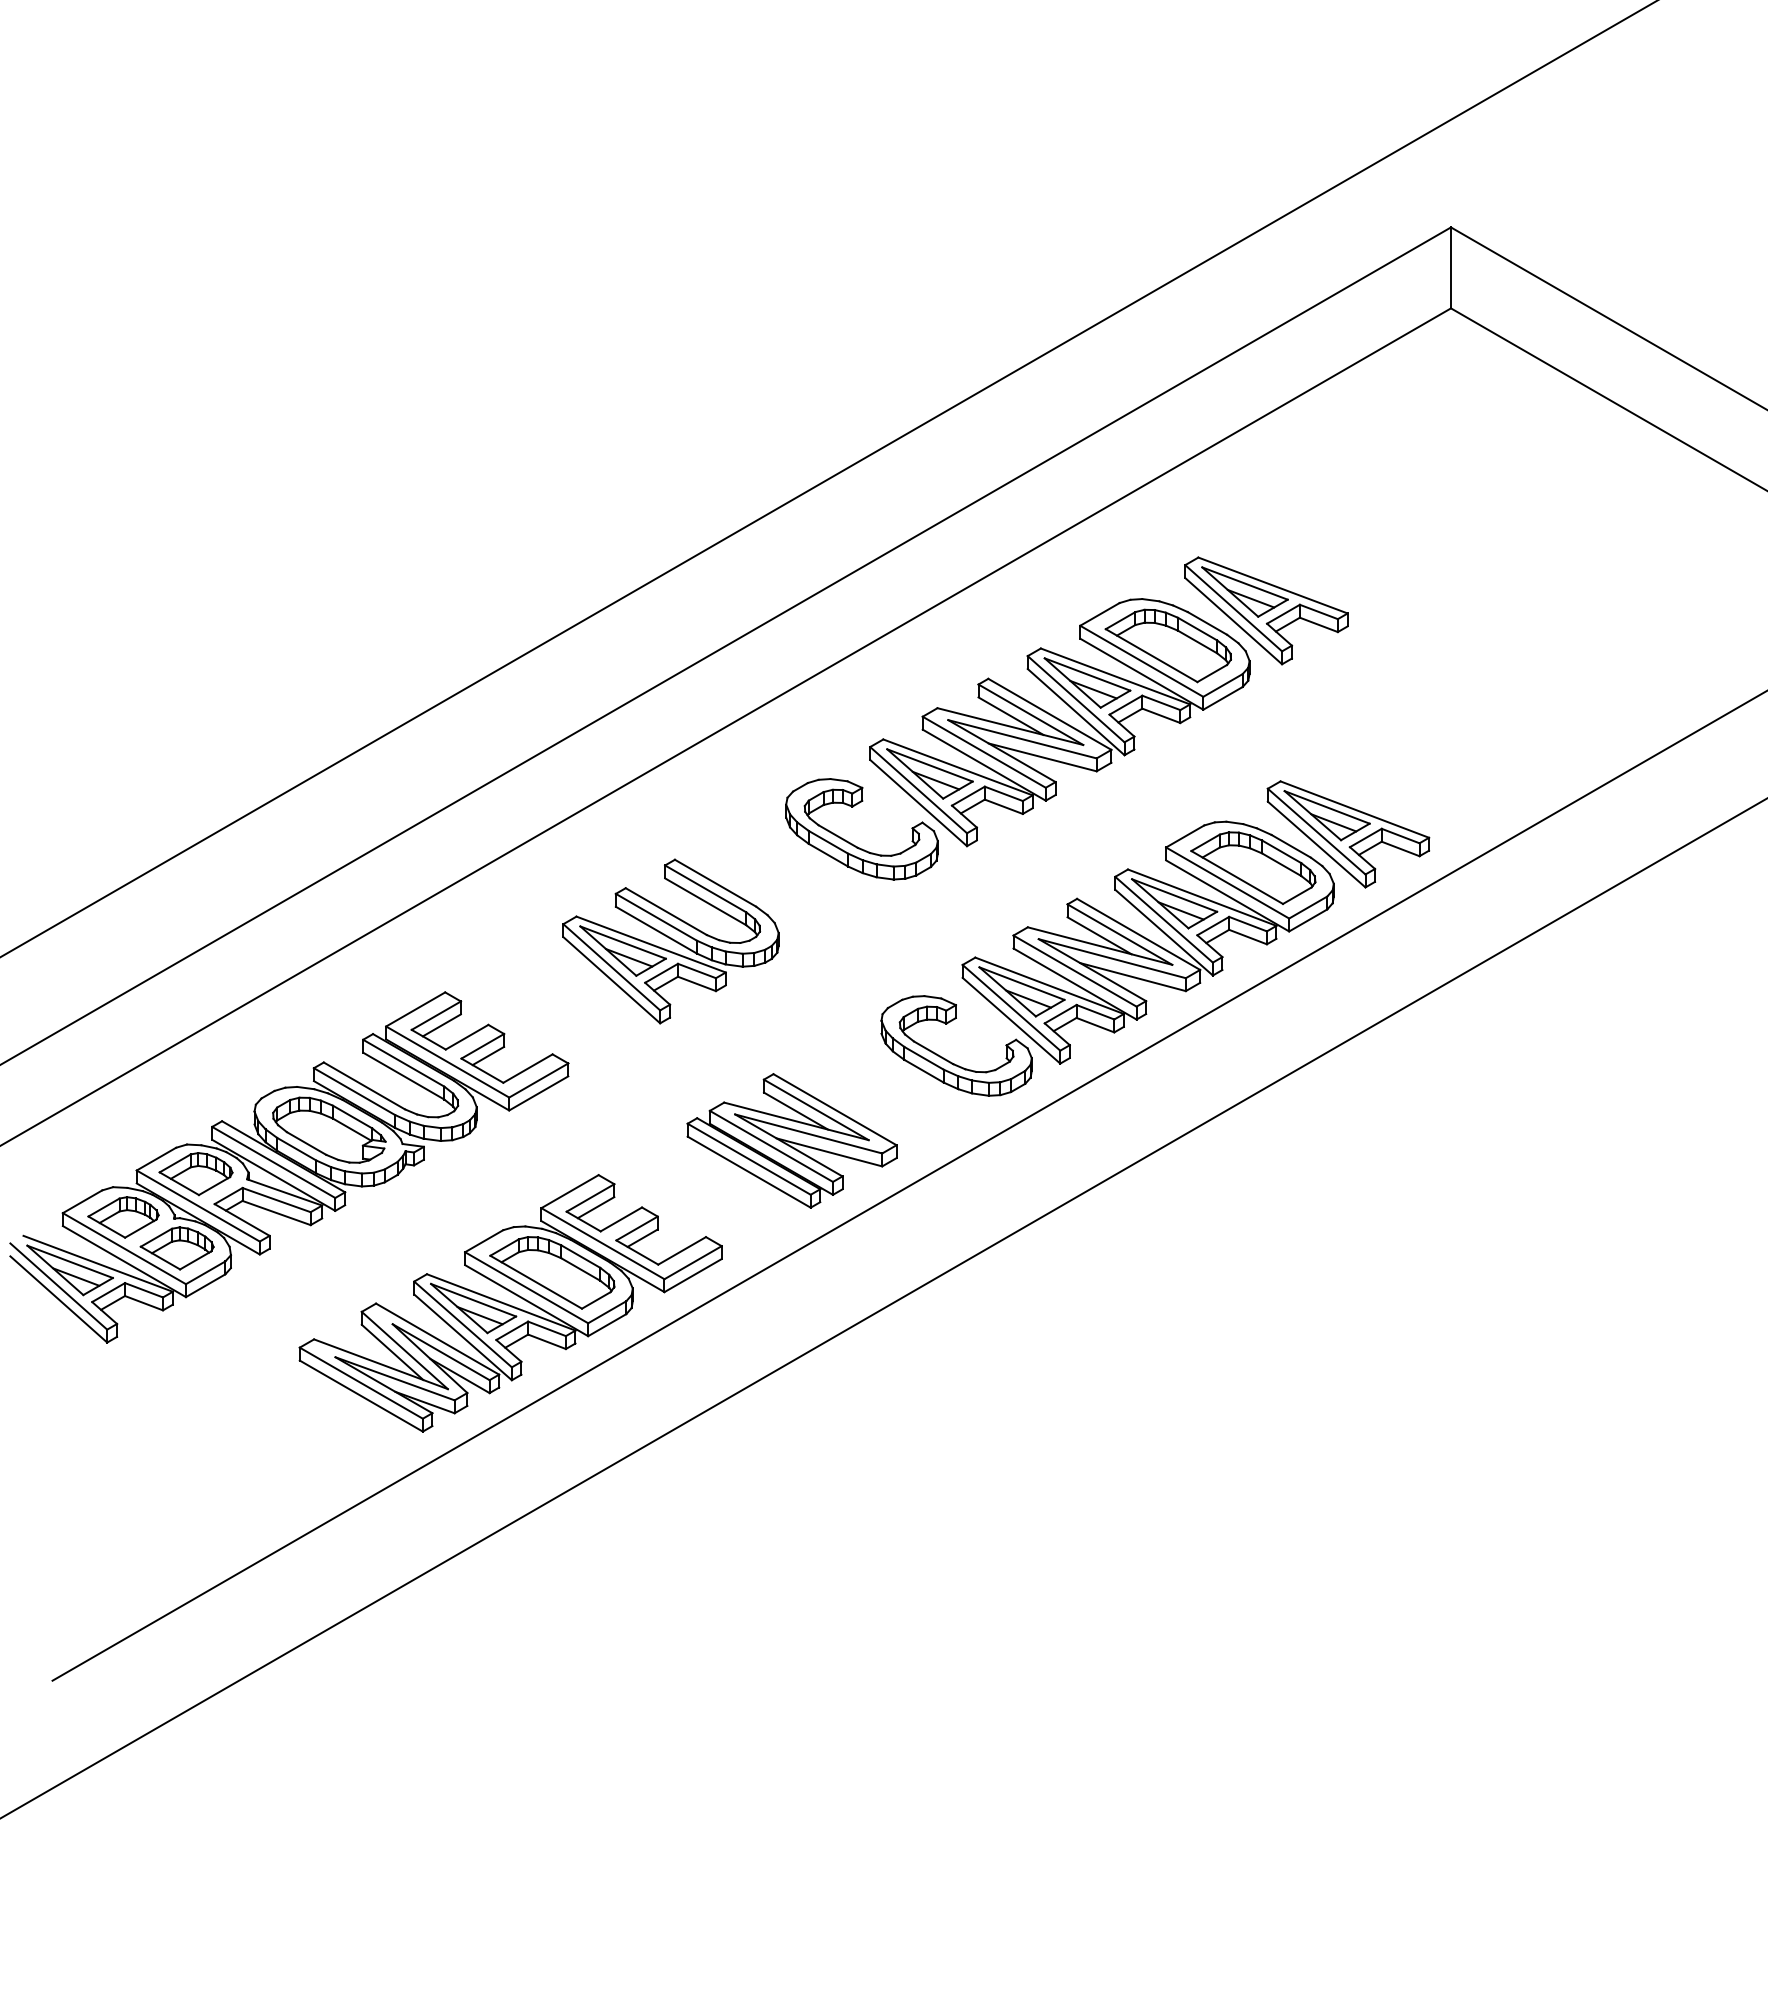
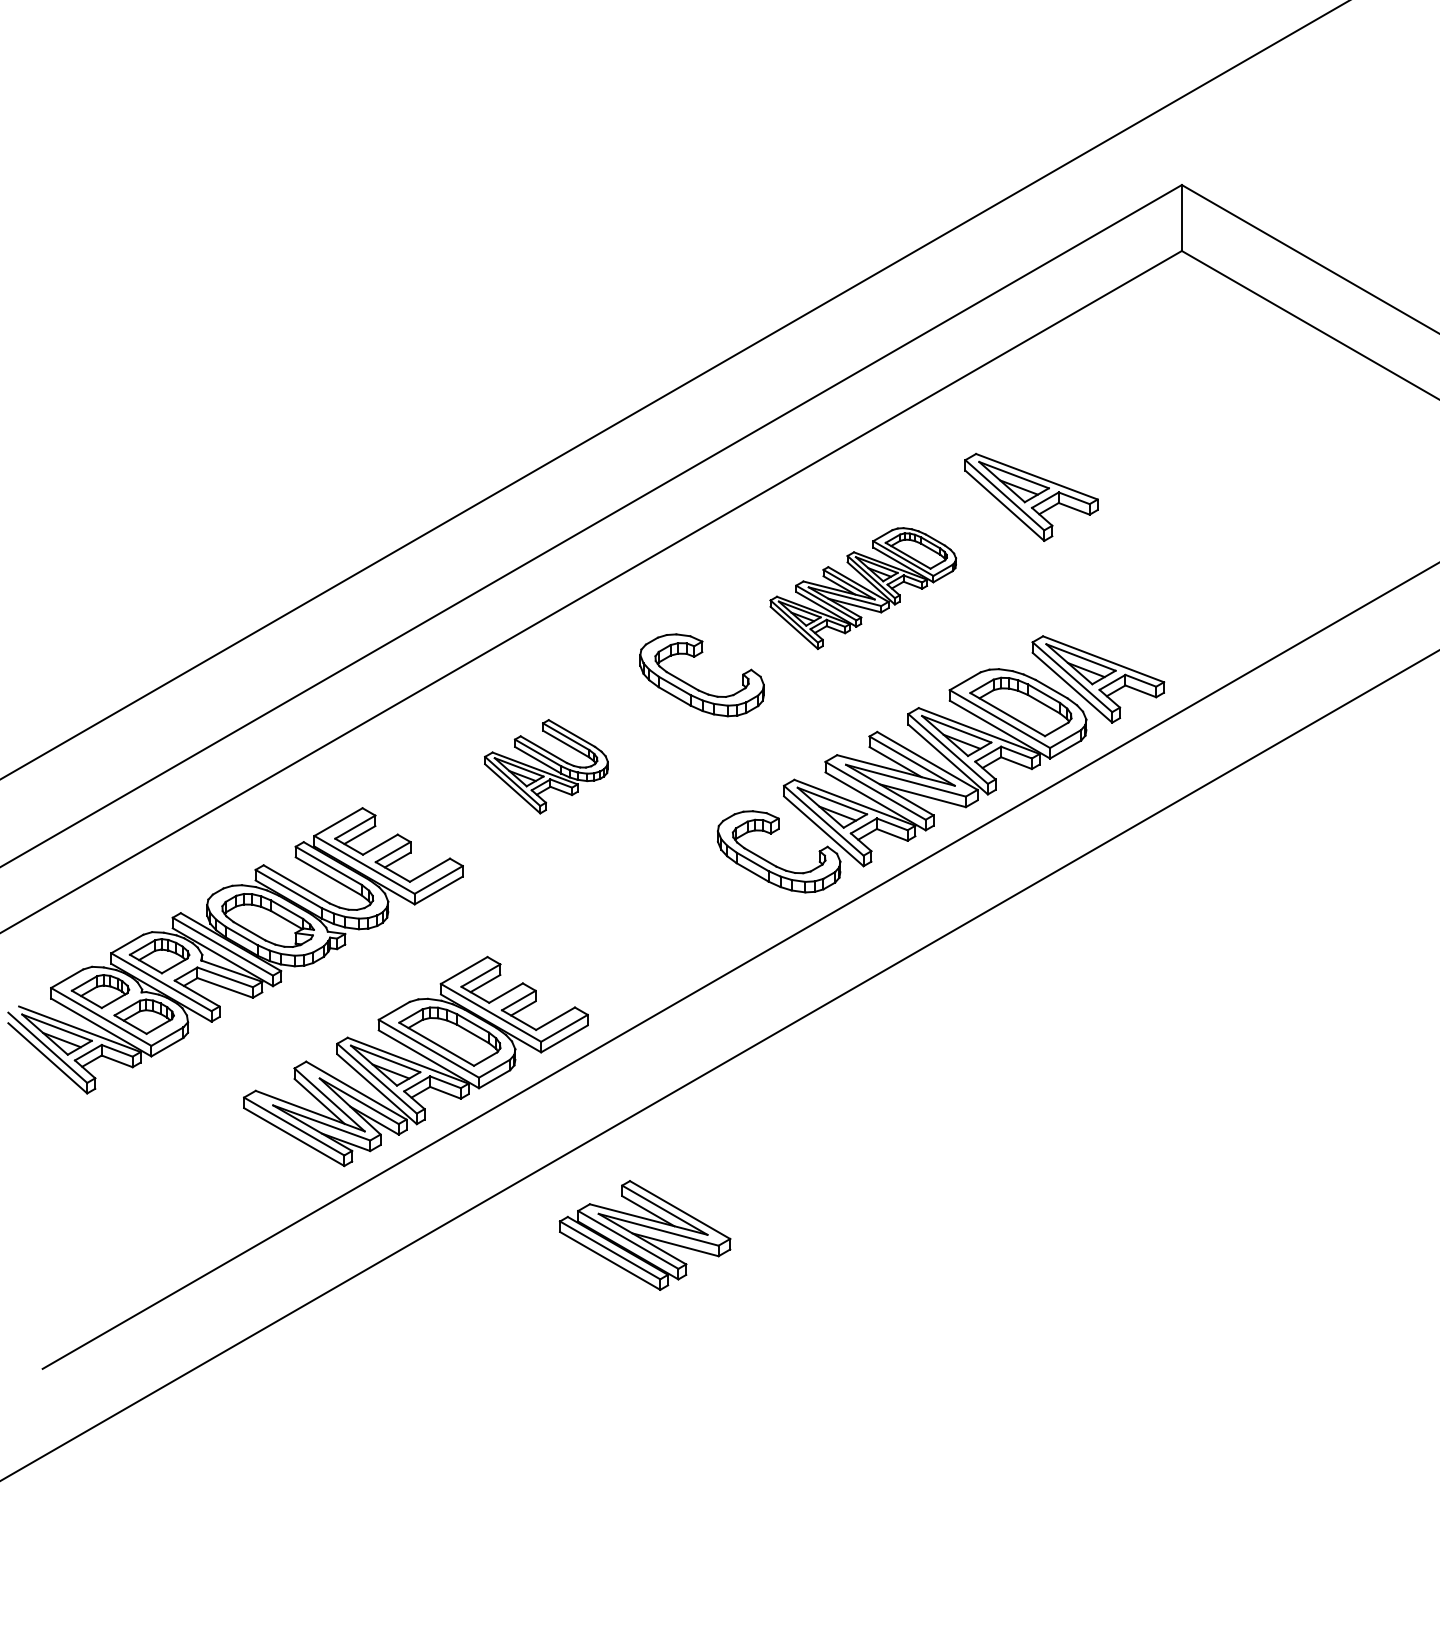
part: (1059, 722) -> (862, 588), size x0.6
part: (670, 941) -> (546, 766), size x0.7
part: (791, 1140) -> (644, 1235), moved

